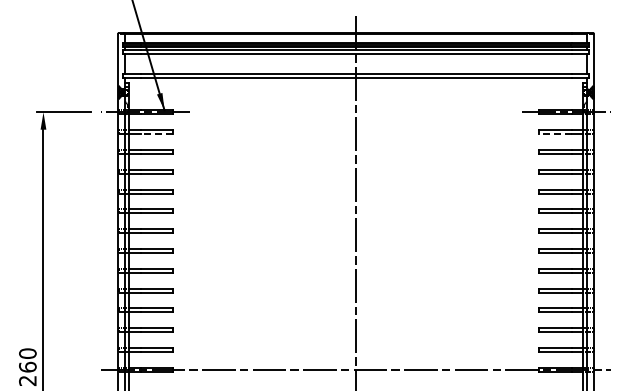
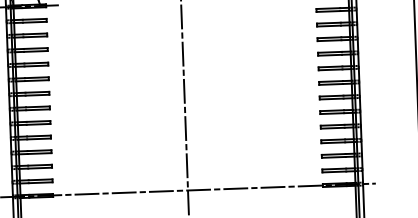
line: (156, 134) -> (34, 22), dashed -> solid
line: (554, 134) -> (327, 11), dashed -> solid

